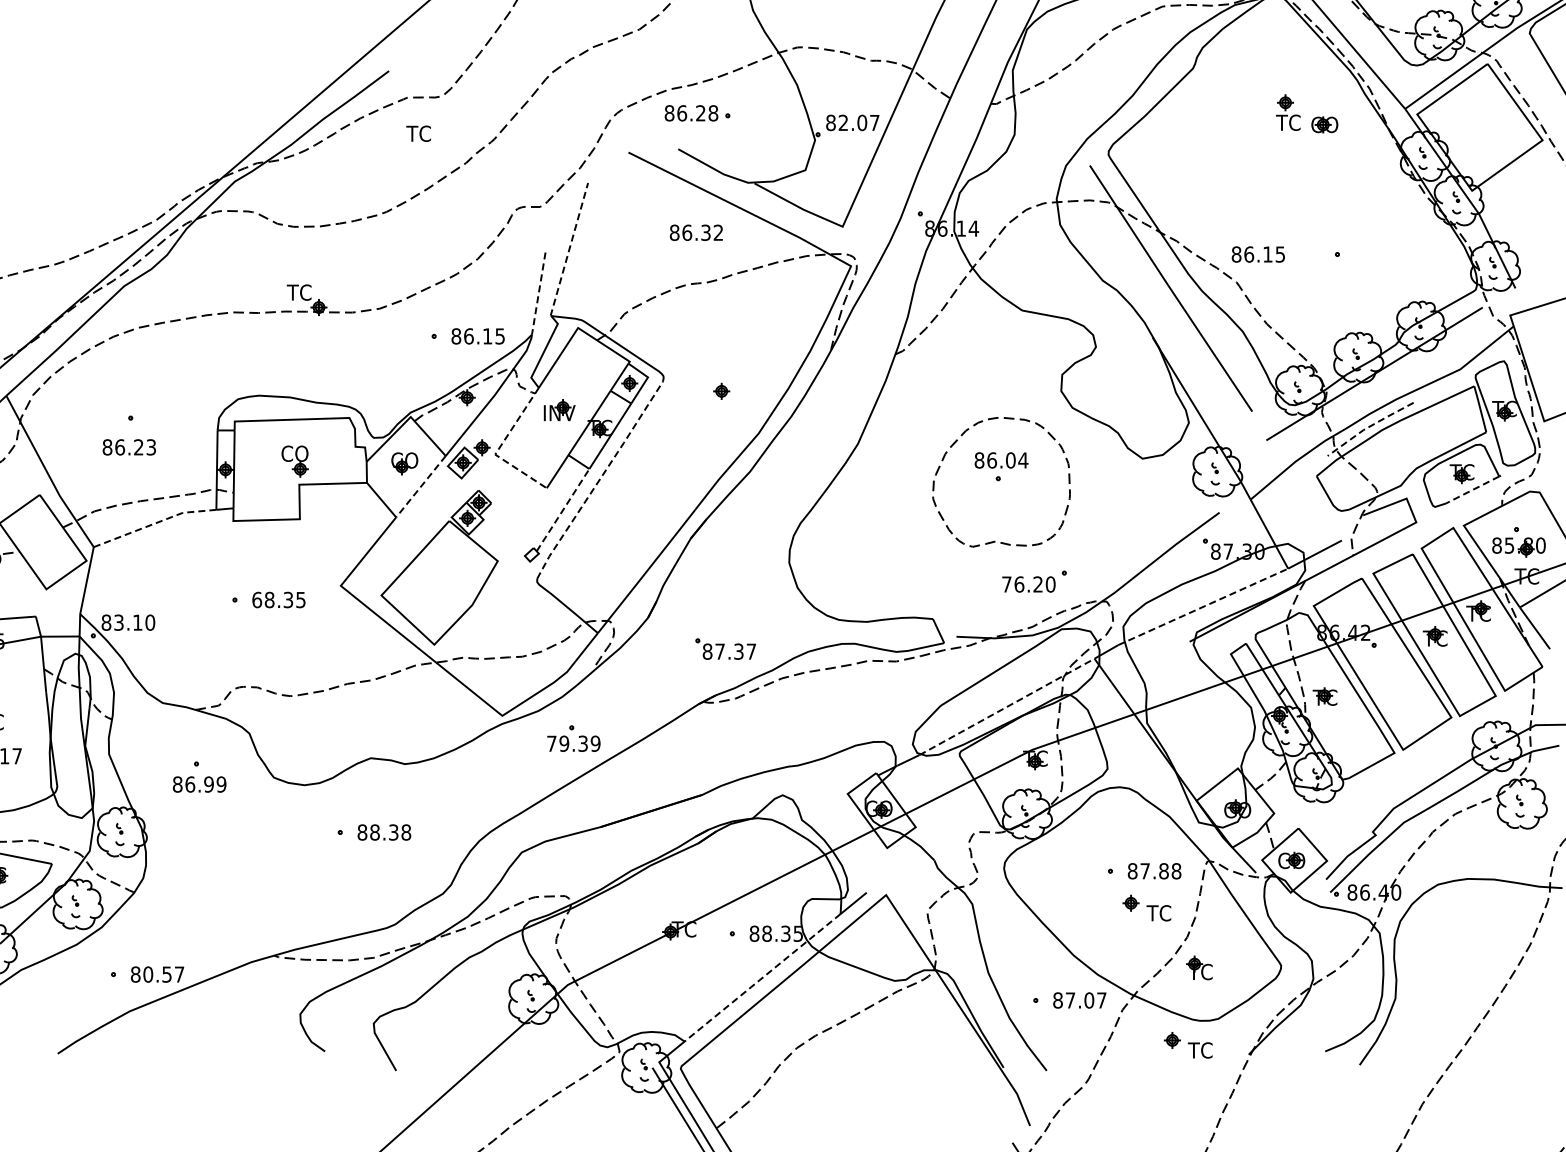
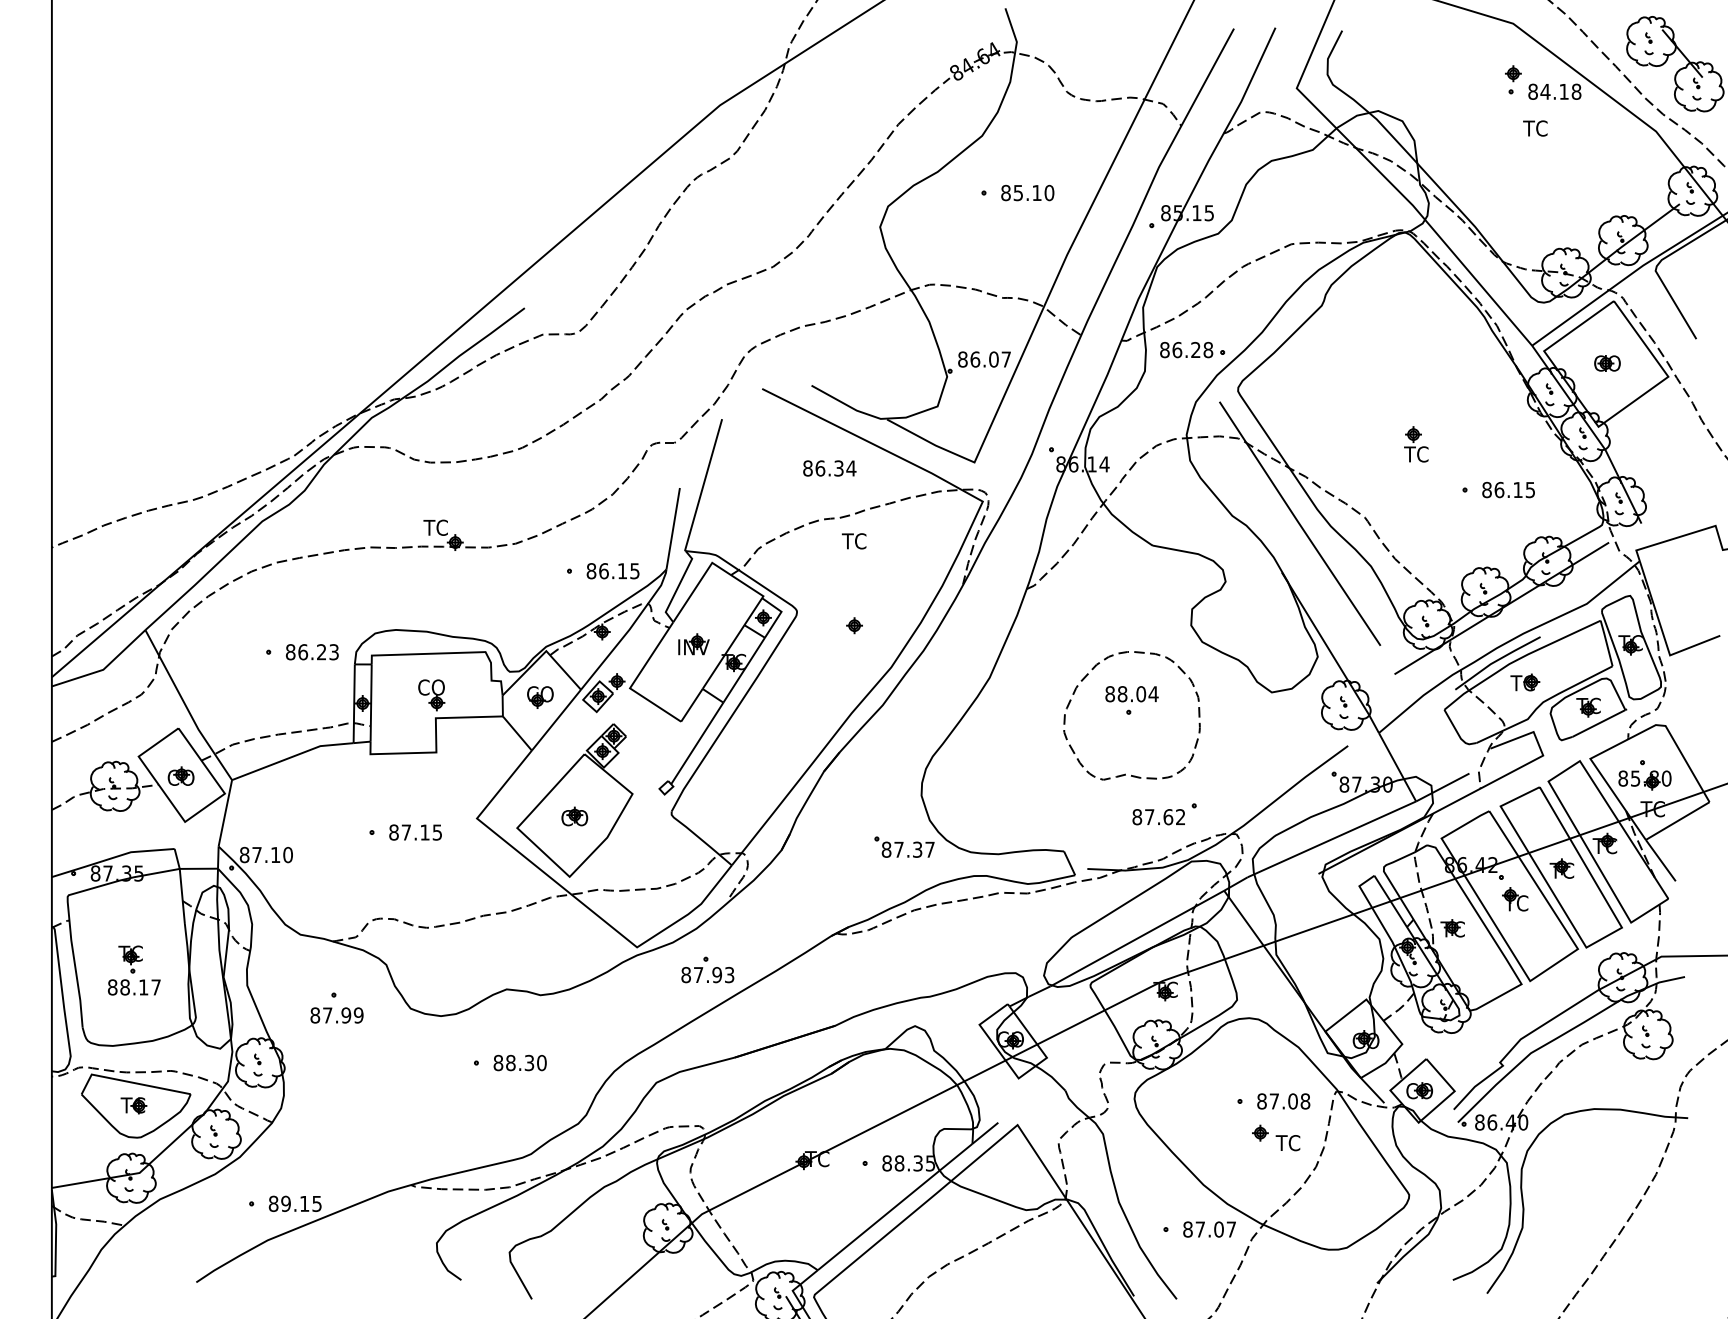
part: (1288, 112) -> (1416, 444), moved
part: (697, 113) -> (1192, 350), moved
text: (843, 122) -> (975, 359), 82.07 -> 86.07
part: (1324, 124) -> (1607, 363), moved
text: (419, 133) -> (854, 541), moved
text: (718, 232) -> (851, 468), 86.32 -> 86.34
line: (569, 249) -> (703, 485), dashed -> solid
text: (1258, 253) -> (1508, 489), moved
line: (539, 294) -> (673, 529), dashed -> solid
line: (1369, 426) -> (1496, 660), dashed -> solid
text: (129, 447) -> (312, 652), moved
line: (499, 447) -> (634, 681), dashed -> solid
part: (1398, 448) -> (1525, 682), added
text: (991, 460) -> (1122, 694), 86.04 -> 88.04
line: (599, 479) -> (733, 713), dashed -> solid
line: (421, 487) -> (556, 720), dashed -> solid
line: (1472, 490) -> (1598, 723), dashed -> solid
line: (563, 510) -> (697, 743), dashed -> solid
line: (154, 523) -> (292, 756), dashed -> solid
part: (41, 542) -> (180, 775), added
part: (439, 583) -> (574, 816), added
text: (1028, 584) -> (1158, 817), 76.20 -> 87.62
text: (272, 599) -> (409, 832), 68.35 -> 87.15
line: (1203, 607) -> (1332, 839), dashed -> solid
text: (118, 622) -> (256, 854), 83.10 -> 87.10
part: (725, 648) -> (904, 846), moved
line: (1007, 706) -> (1137, 938), dashed -> solid
text: (573, 743) -> (707, 974), 79.39 -> 87.93
text: (190, 784) -> (327, 1015), 86.99 -> 87.99
text: (405, 831) -> (541, 1062), 88.38 -> 88.30
text: (1163, 871) -> (1292, 1101), 87.88 -> 87.08
part: (1199, 968) -> (1515, 899), moved
text: (163, 975) -> (301, 1204), 80.57 -> 89.15
line: (762, 978) -> (895, 1207), dashed -> solid
part: (1188, 1044) -> (1317, 1273), removed

